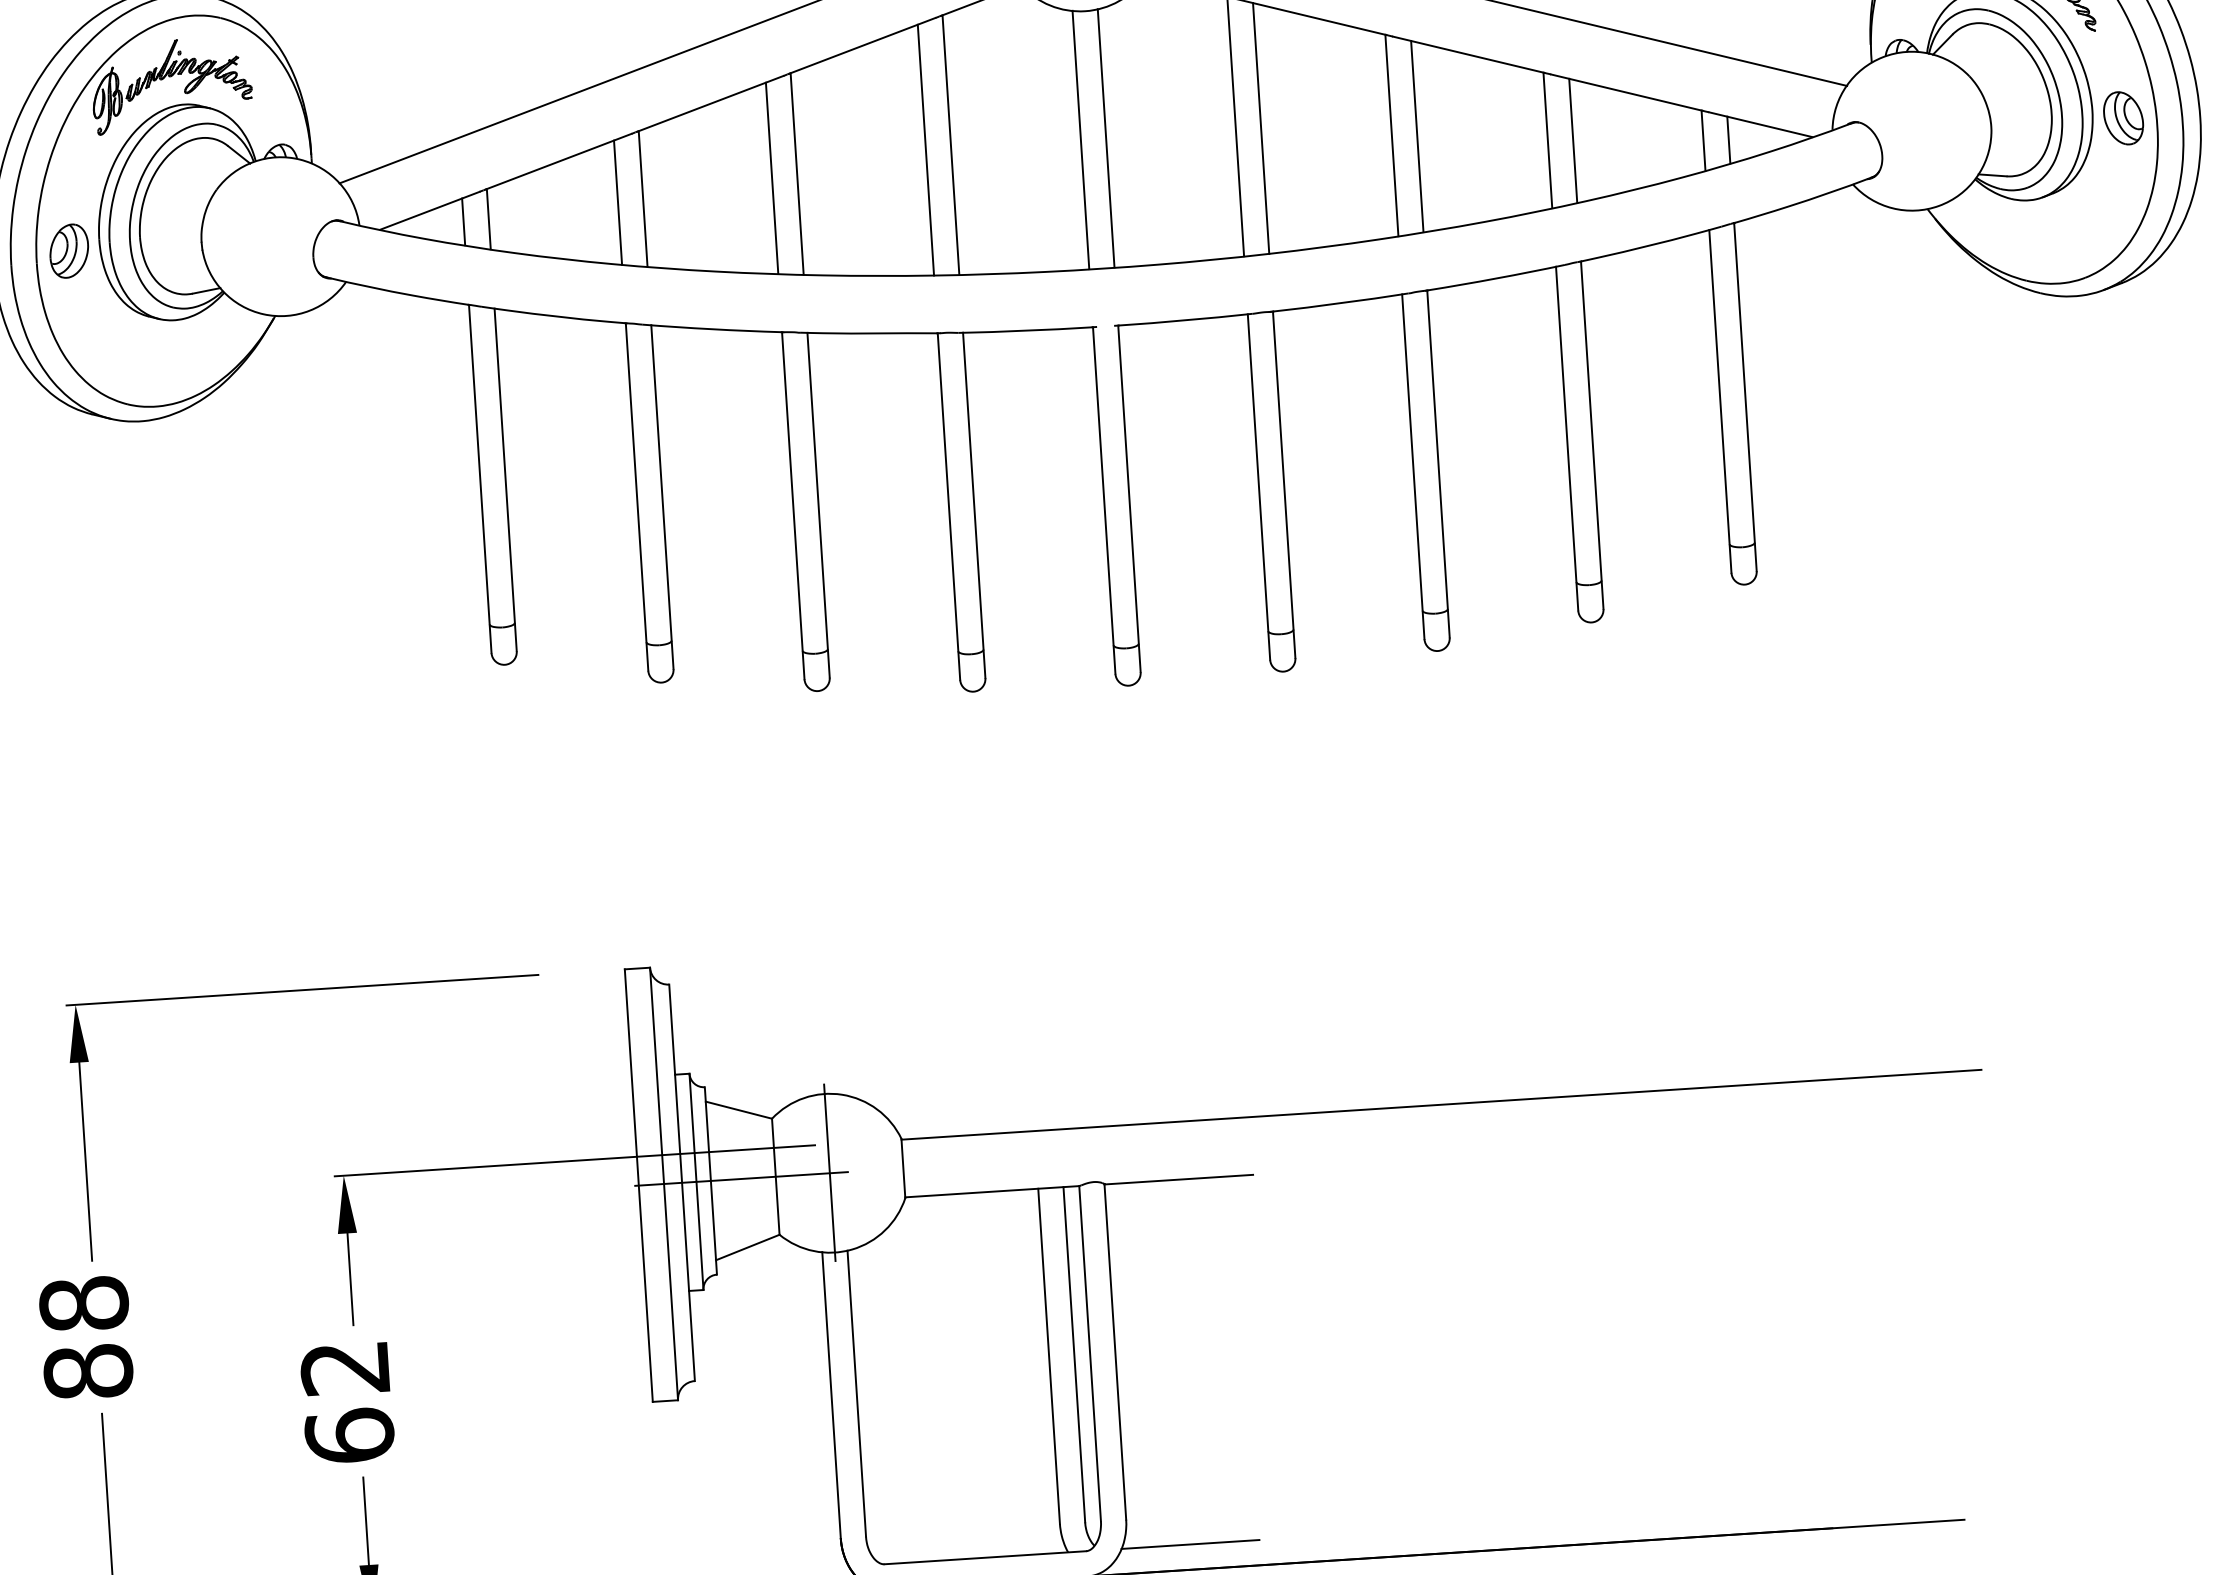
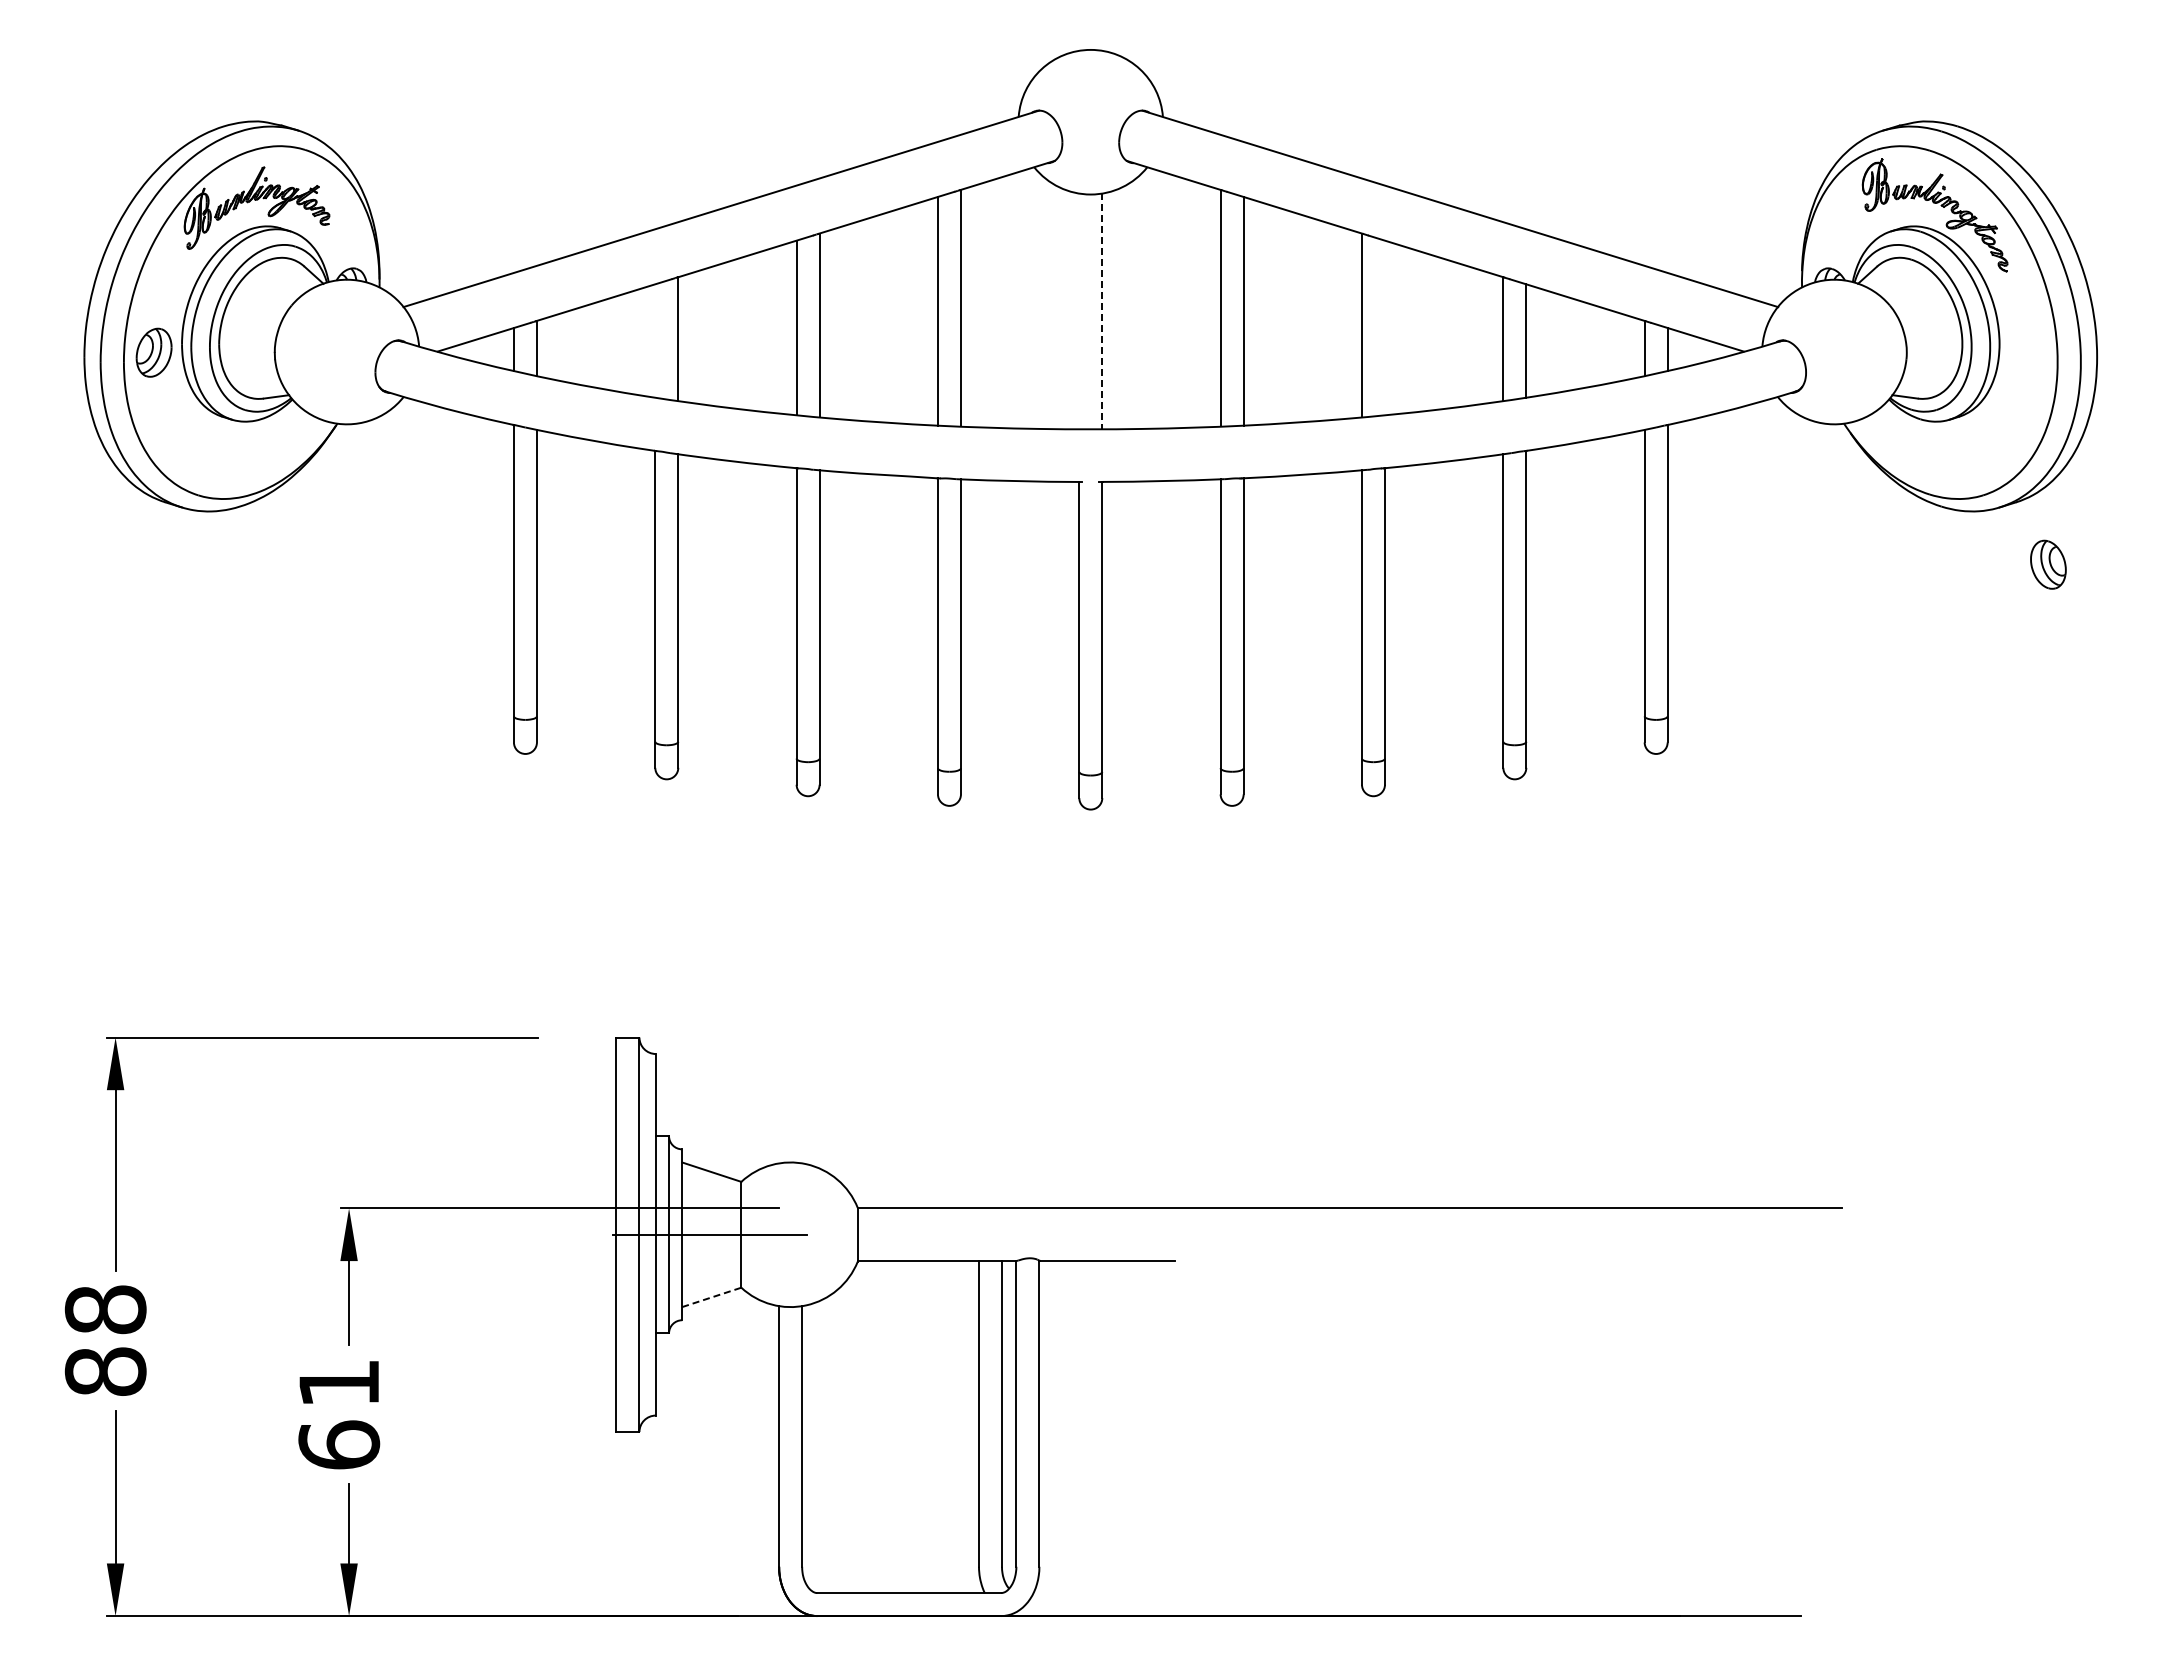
part: (2123, 118) -> (2048, 564), moved
line: (1416, 136) -> (1384, 327), removed
line: (1106, 138) -> (1102, 311), solid -> dashed
line: (1081, 139) -> (1079, 310), removed
line: (618, 202) -> (655, 340), removed
line: (829, 1171) -> (790, 1233), removed
line: (748, 1247) -> (712, 1297), solid -> dashed
text: (344, 1369) -> (338, 1384), 62 -> 61
line: (1190, 1544) -> (1096, 1593), removed

